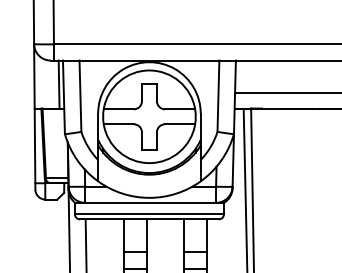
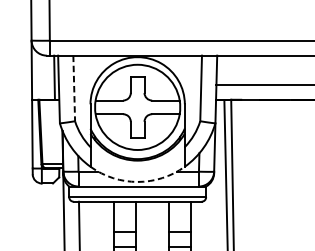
line: (80, 96) -> (74, 88), solid -> dashed
arc: (149, 197) -> (137, 181), solid -> dashed

